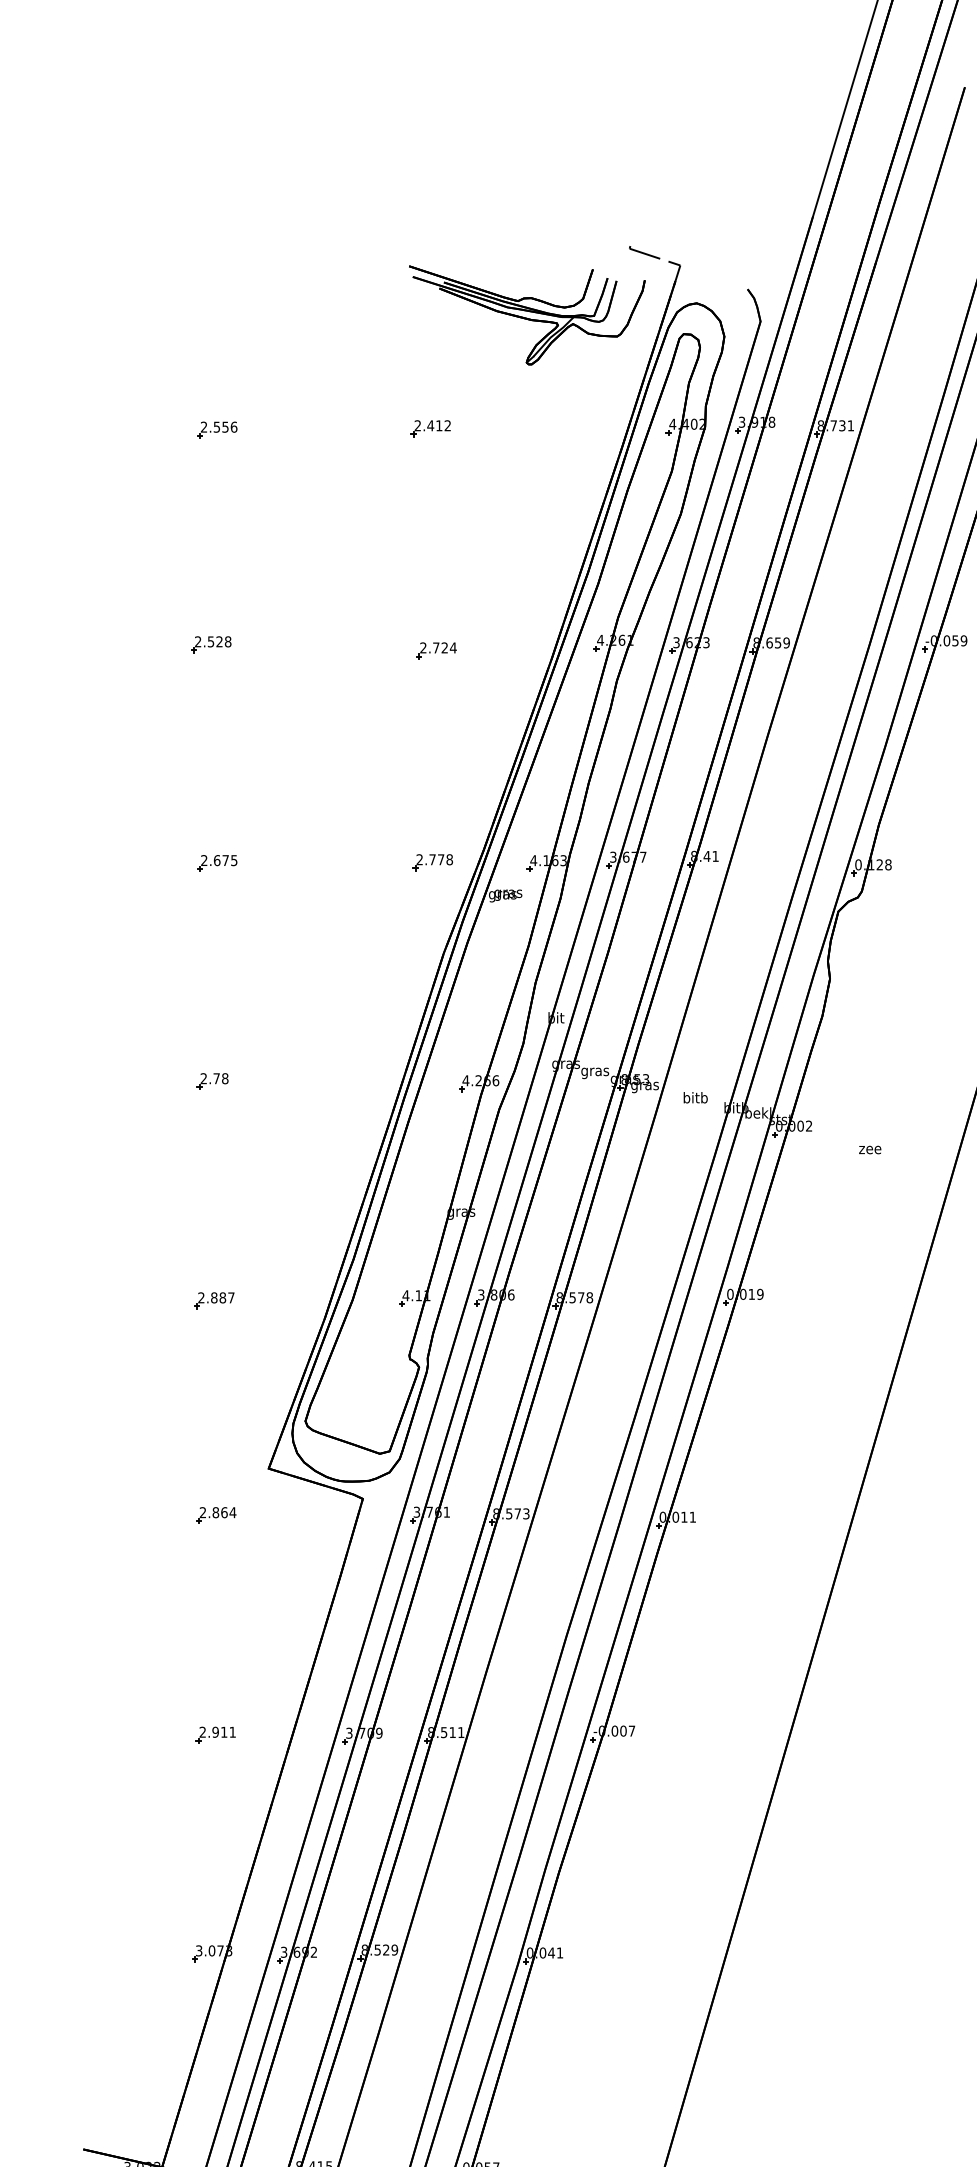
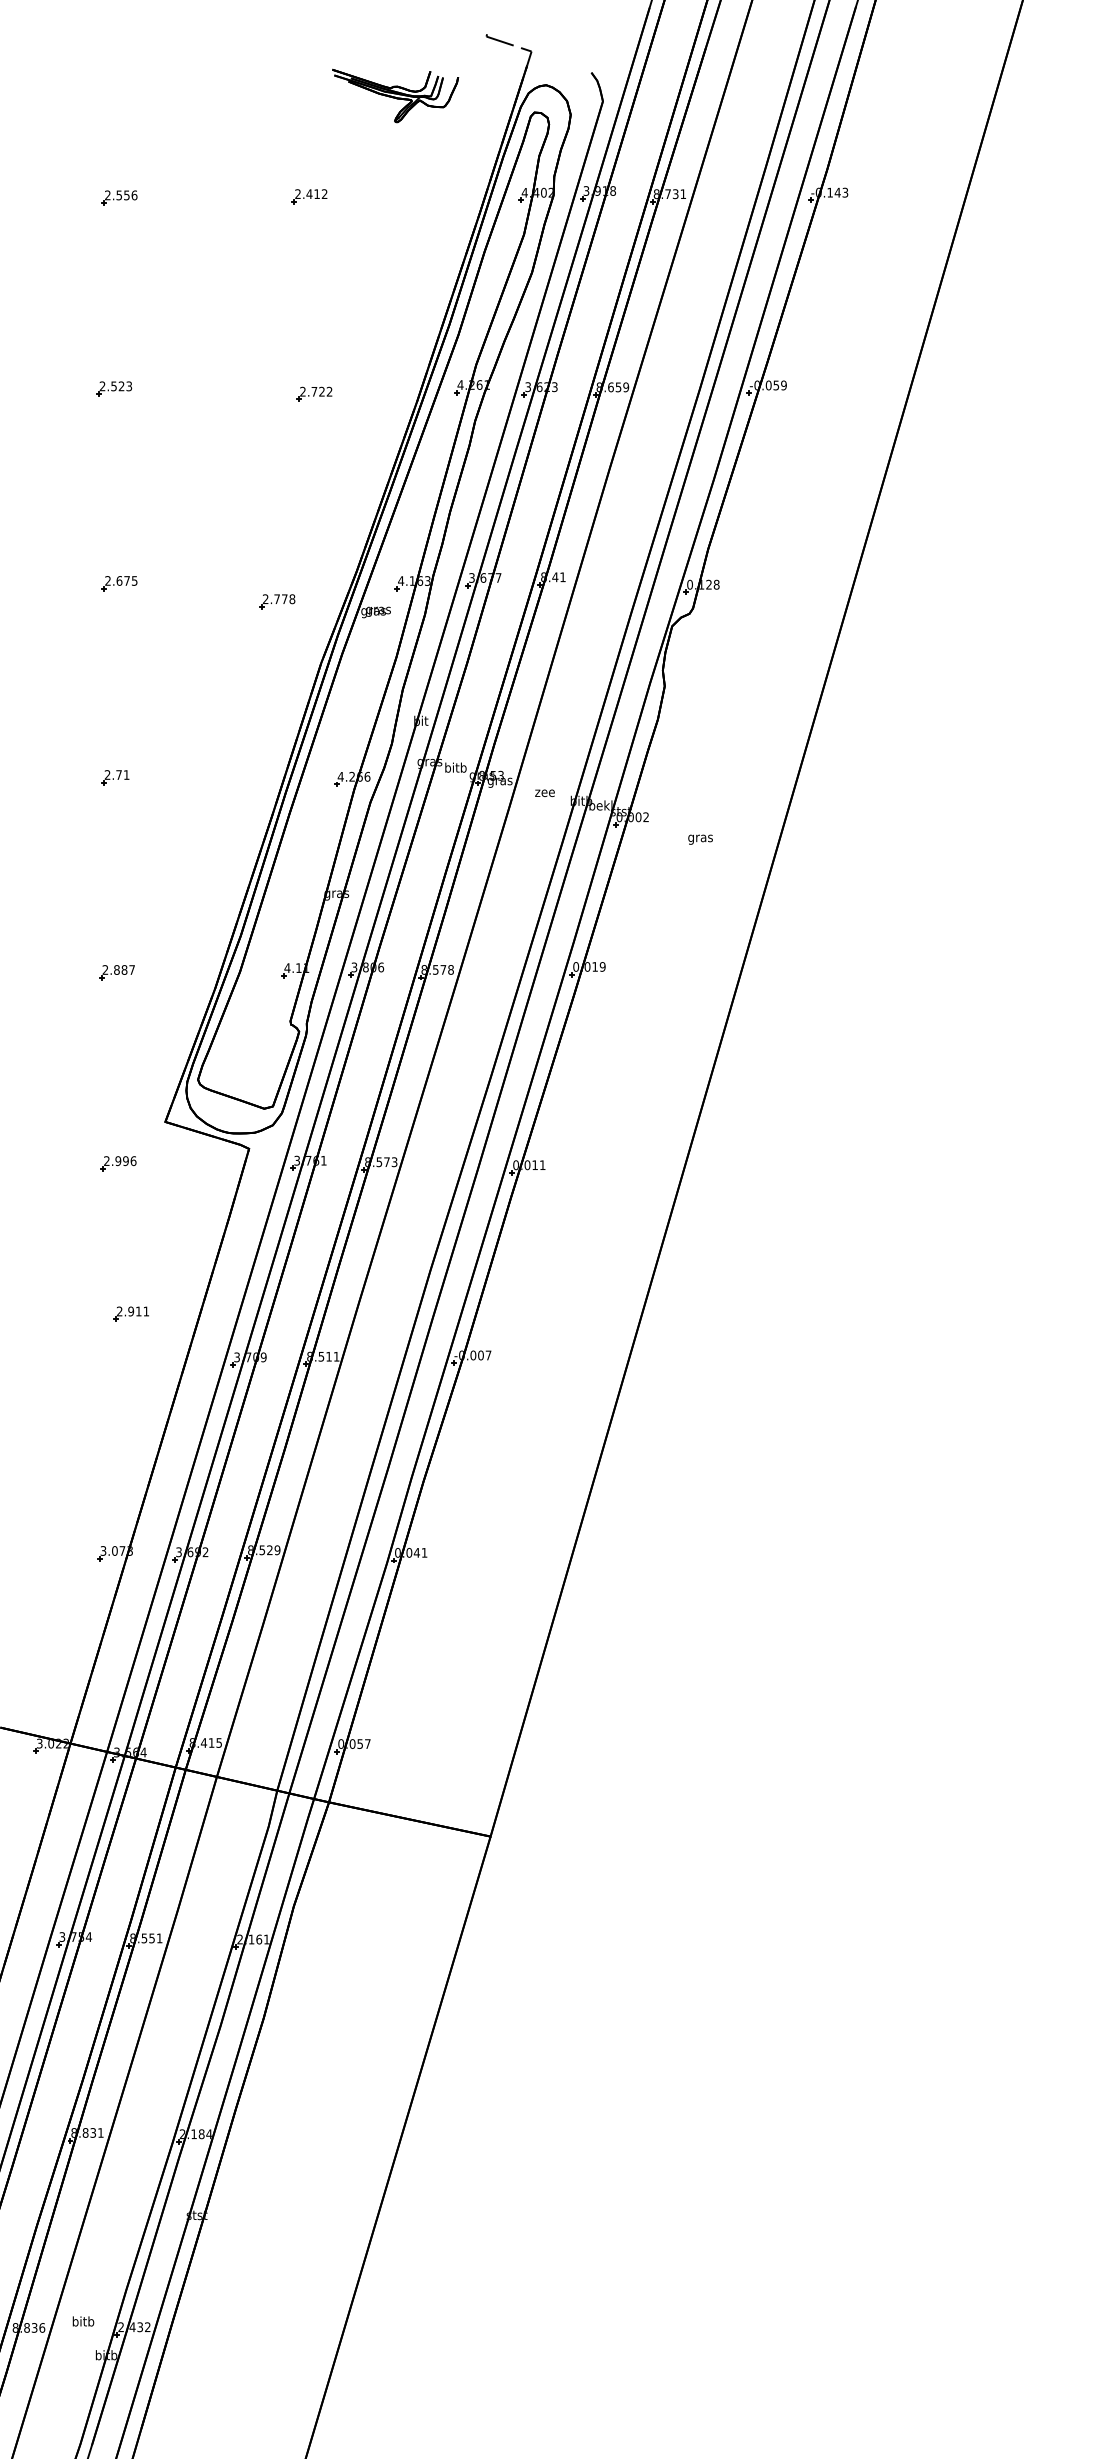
part: (527, 314) -> (395, 95), size x0.6
text: (228, 642) -> (129, 386), 2.528 -> 2.523
text: (453, 647) -> (329, 391), 2.724 -> 2.722
part: (432, 862) -> (277, 601), moved
text: (594, 1071) -> (455, 768), gras -> bitb
text: (225, 1078) -> (126, 774), 2.78 -> 2.71
text: (694, 1097) -> (544, 791), bitb -> zee
text: (870, 1151) -> (700, 839), zee -> gras
text: (223, 1513) -> (125, 1161), 2.864 -> 2.996
part: (214, 1734) -> (130, 1313), moved

